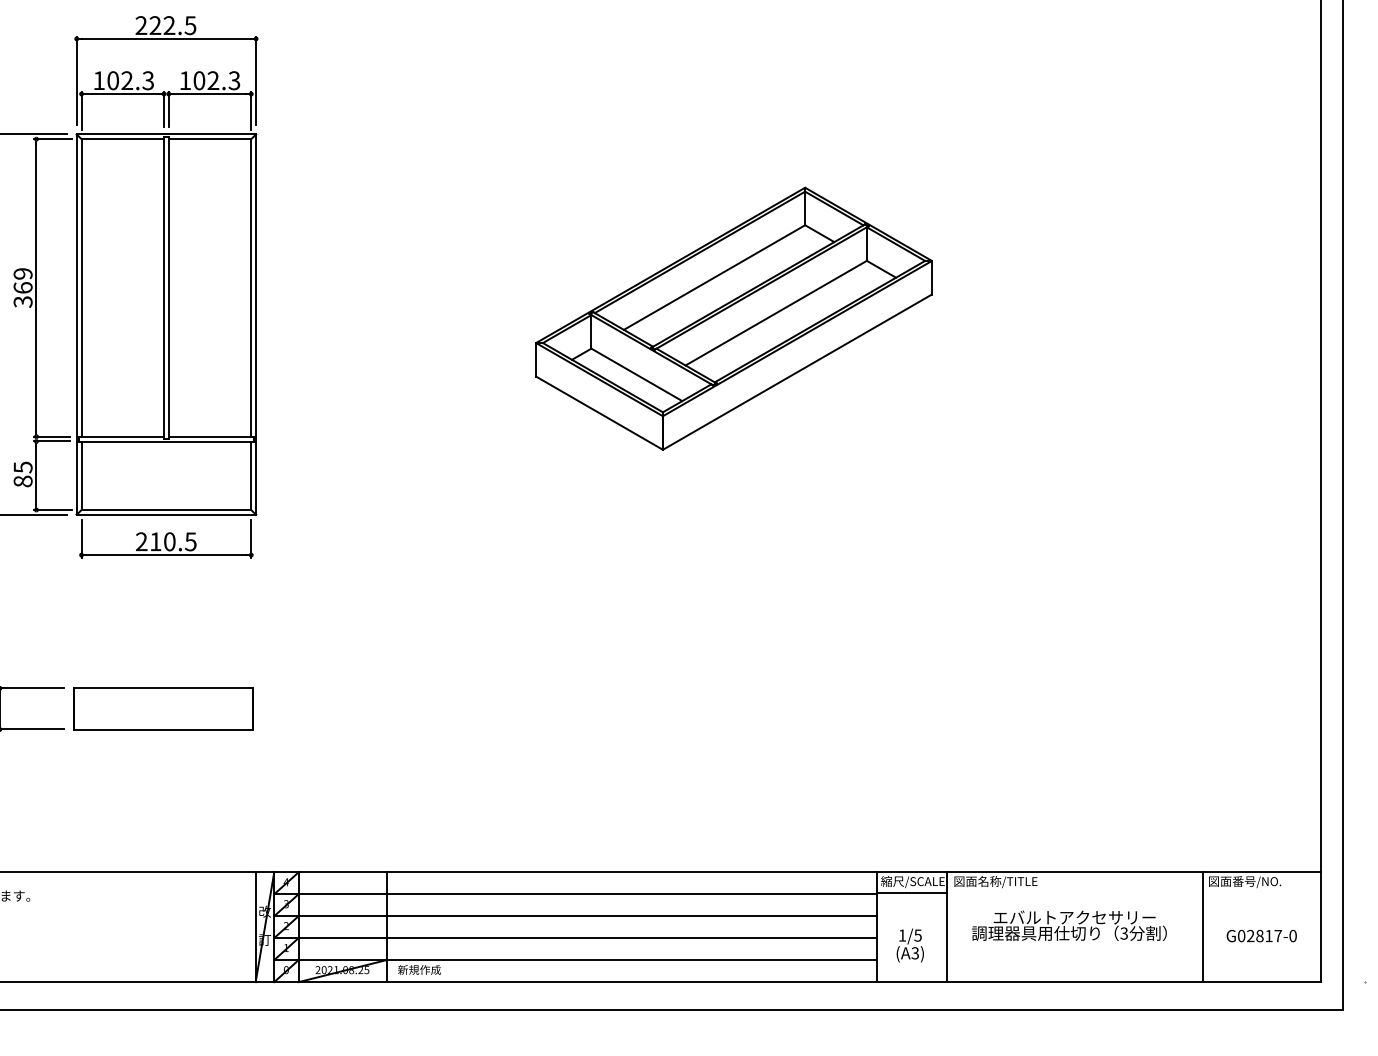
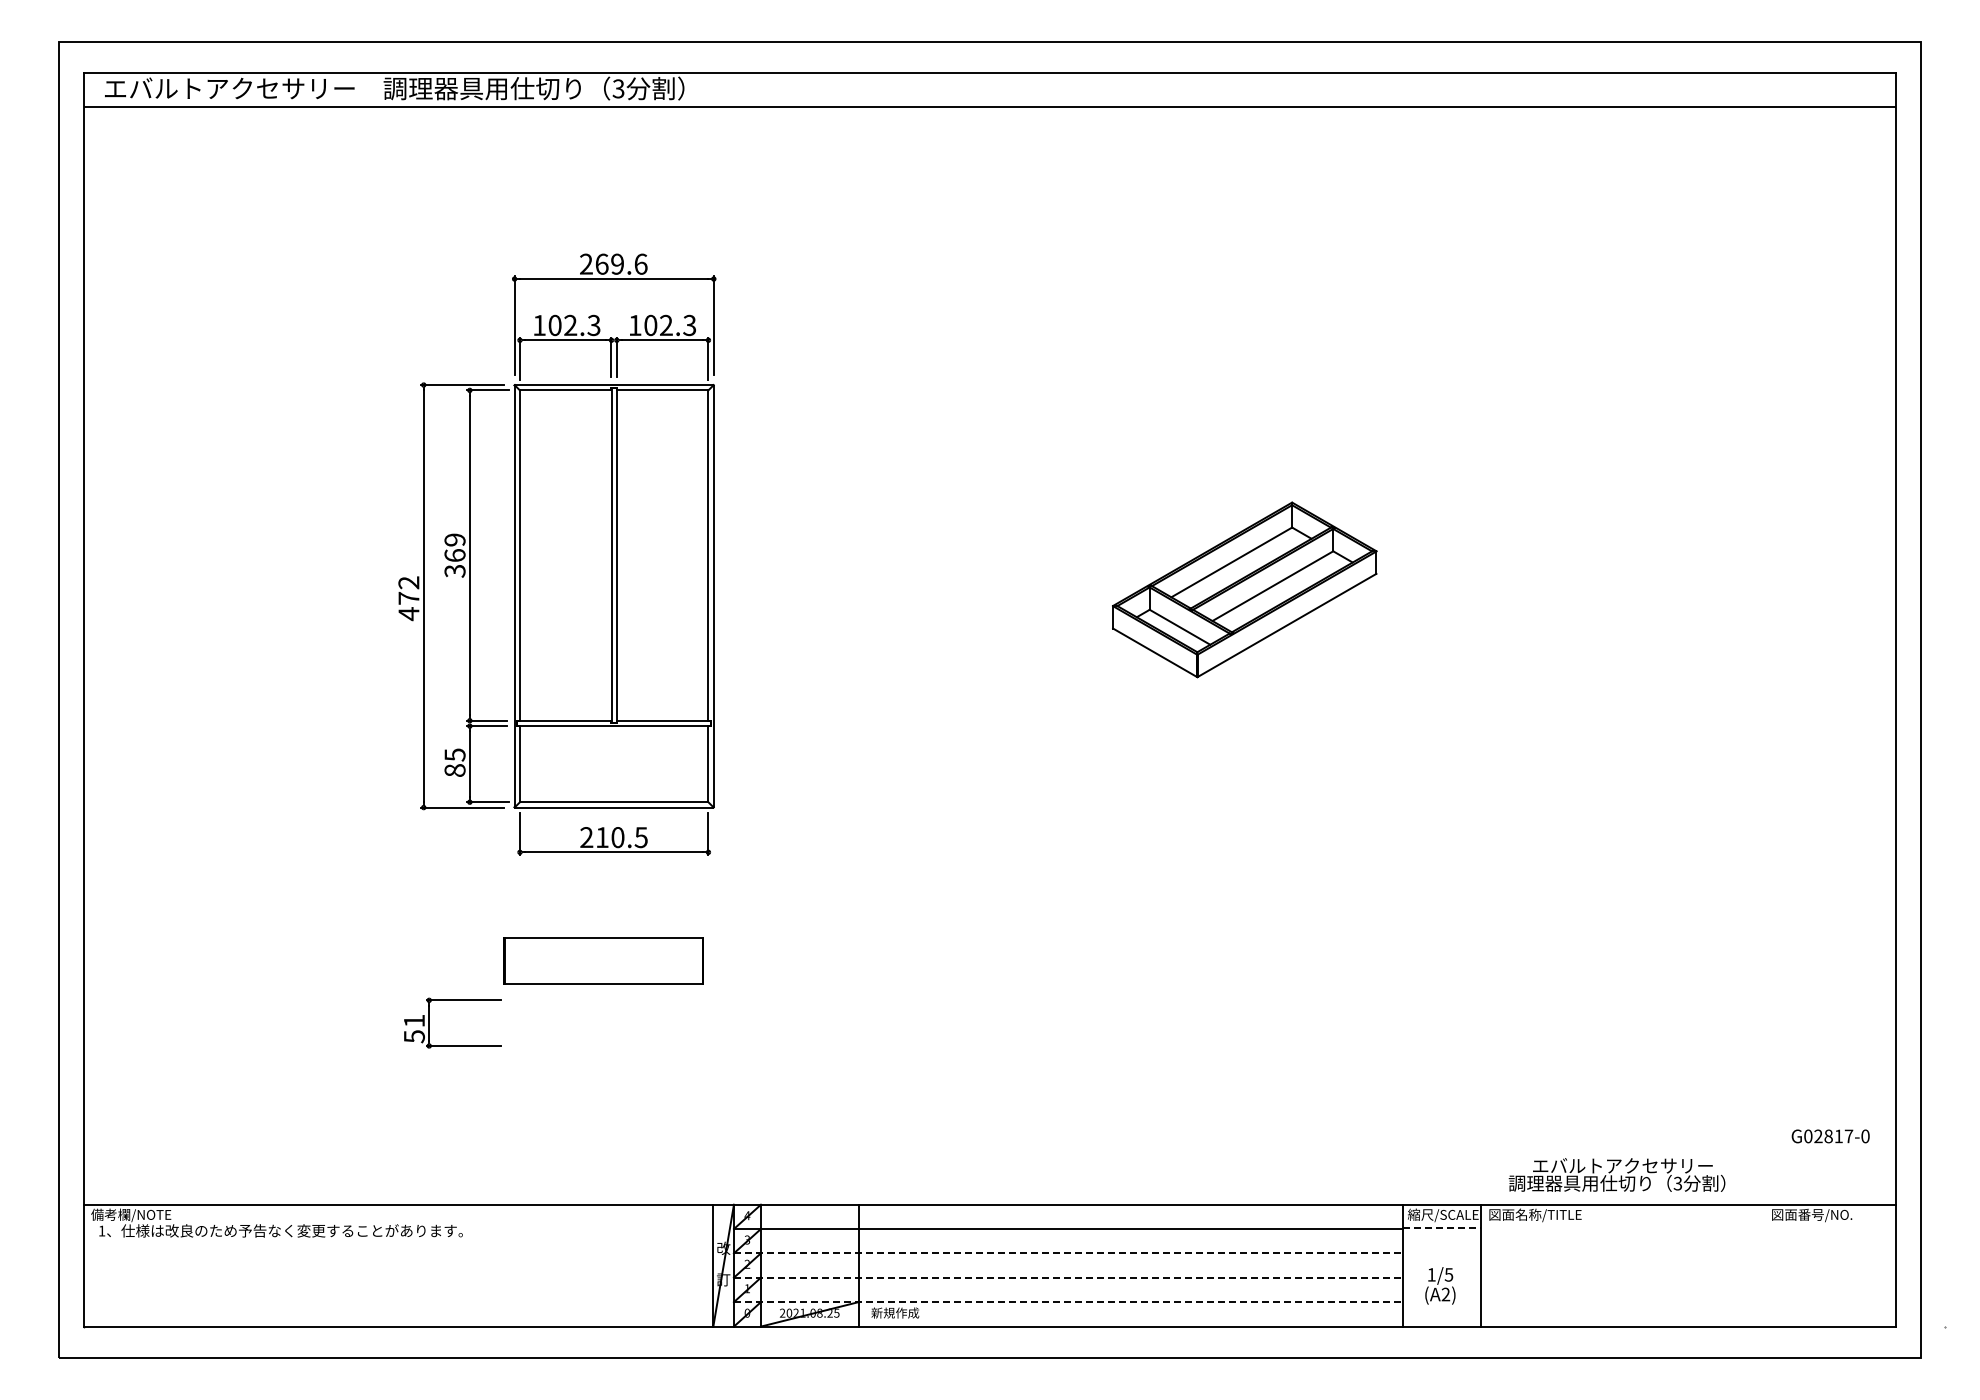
text: (172, 24) -> (621, 263), 222.5 -> 269.6
part: (733, 318) -> (1244, 589), size x0.6
part: (163, 708) -> (603, 960), moved
line: (912, 892) -> (1442, 1227), solid -> dashed
line: (575, 916) -> (1068, 1253), solid -> dashed
text: (1068, 925) -> (1616, 1174), moved
line: (1202, 927) -> (1764, 1265), removed
text: (1261, 936) -> (1830, 1136), moved
line: (575, 937) -> (1068, 1277), solid -> dashed
text: (914, 953) -> (1445, 1294), (A3) -> (A2)
line: (575, 960) -> (1068, 1302), solid -> dashed

